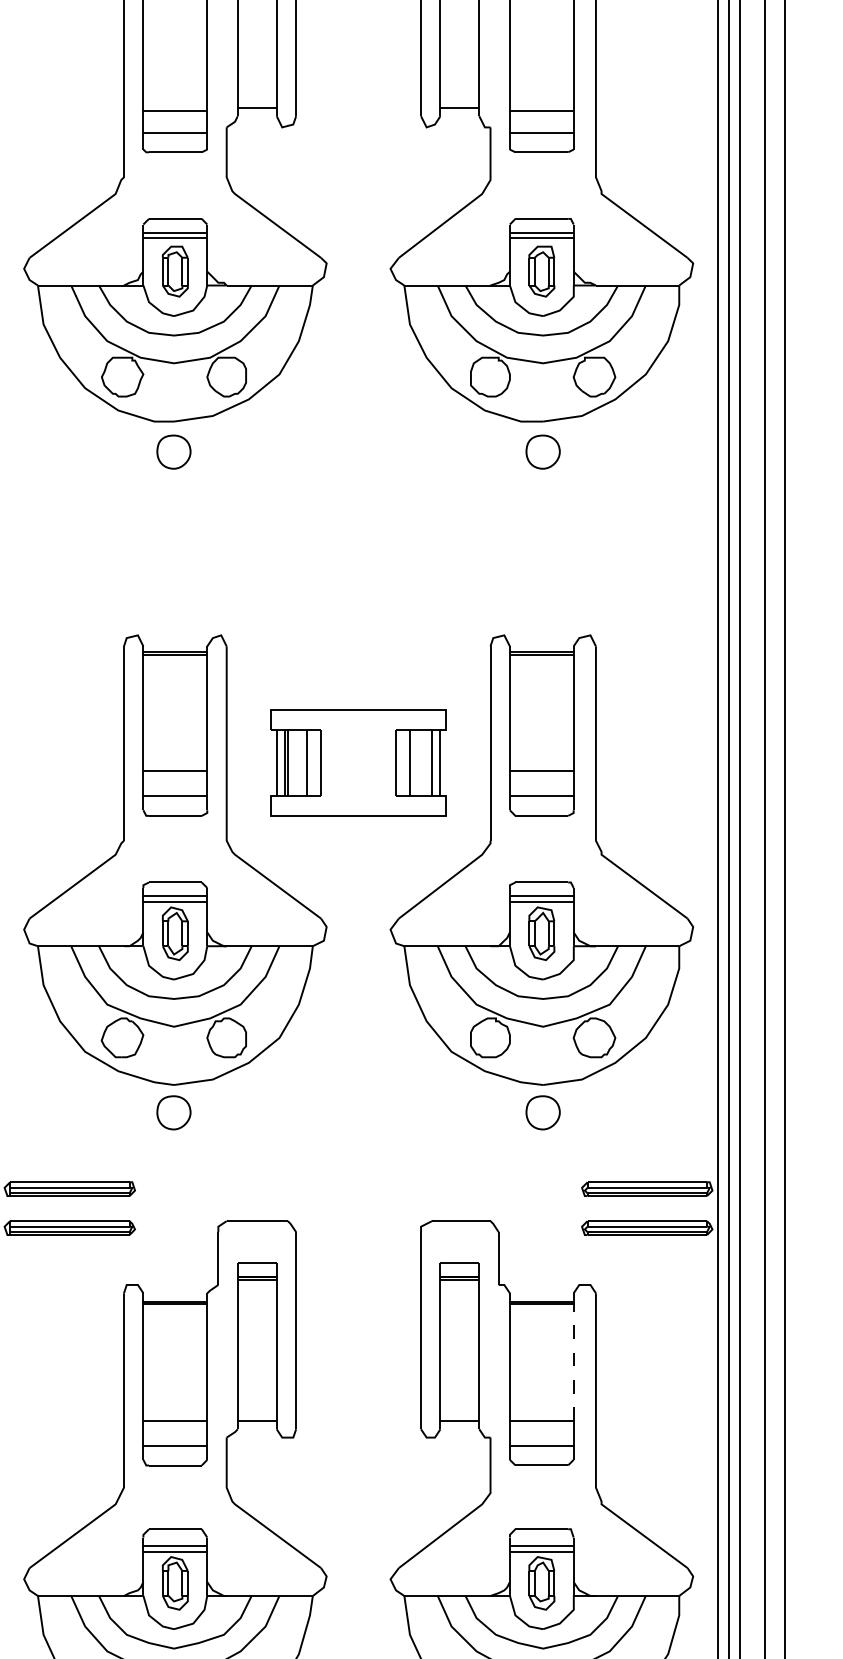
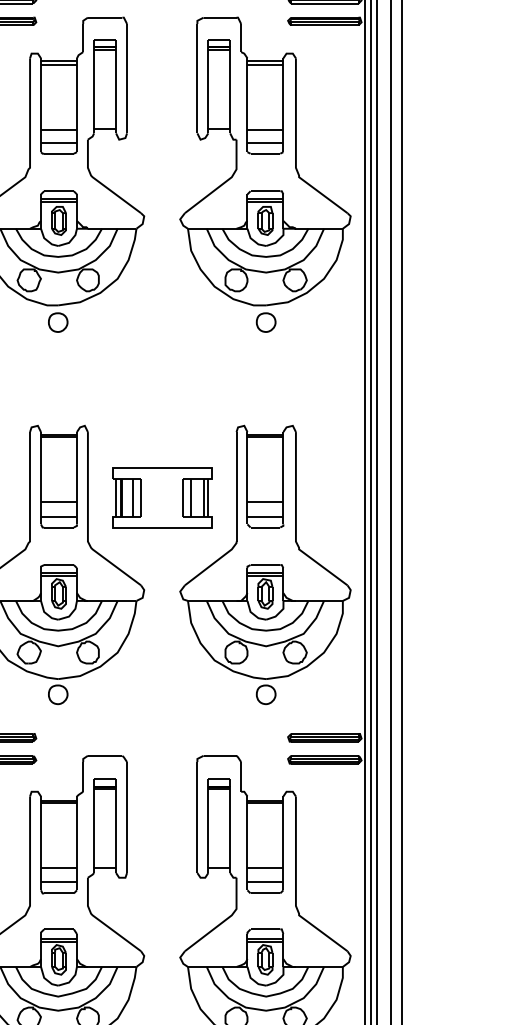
line: (573, 1362) -> (283, 835), dashed -> solid

